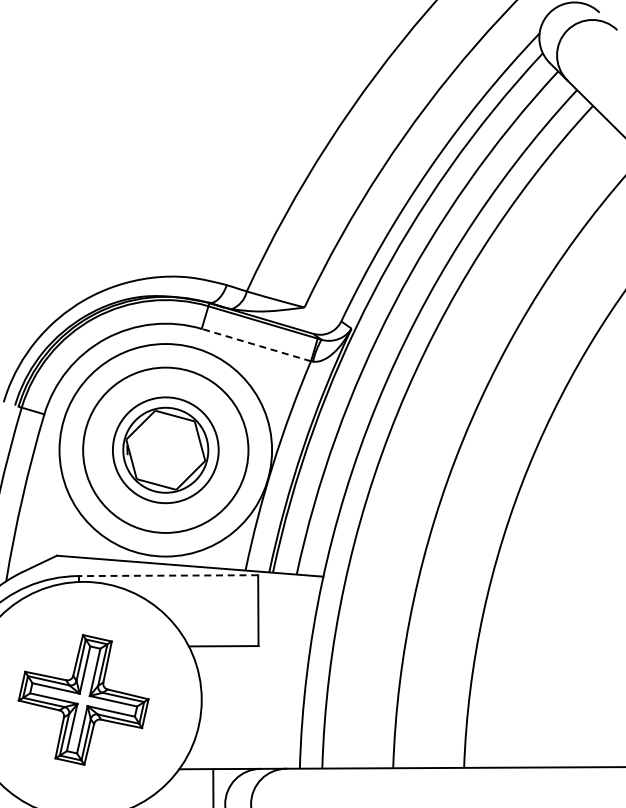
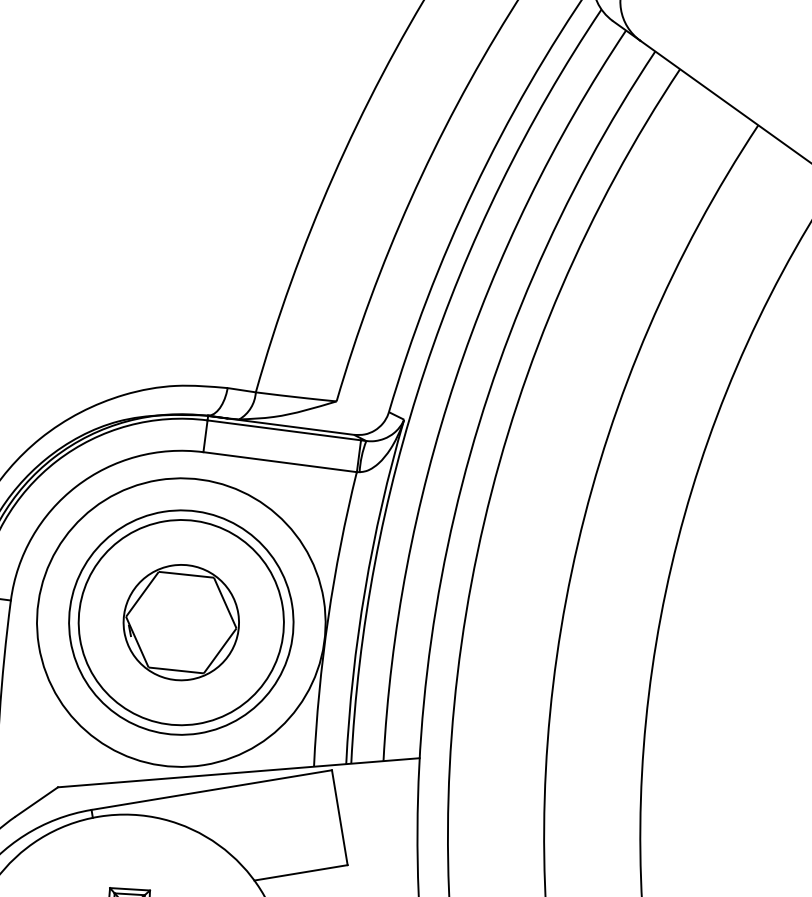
line: (255, 344) -> (278, 461), dashed -> solid
circle: (165, 449) -> (180, 621), size x1.43
line: (168, 575) -> (211, 789), dashed -> solid

